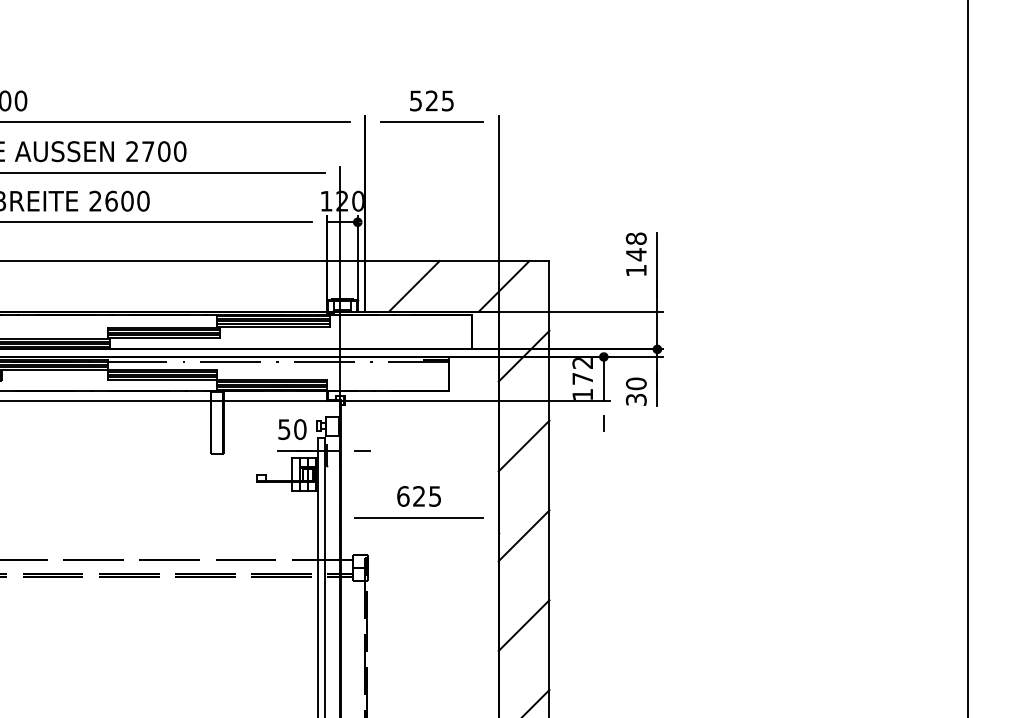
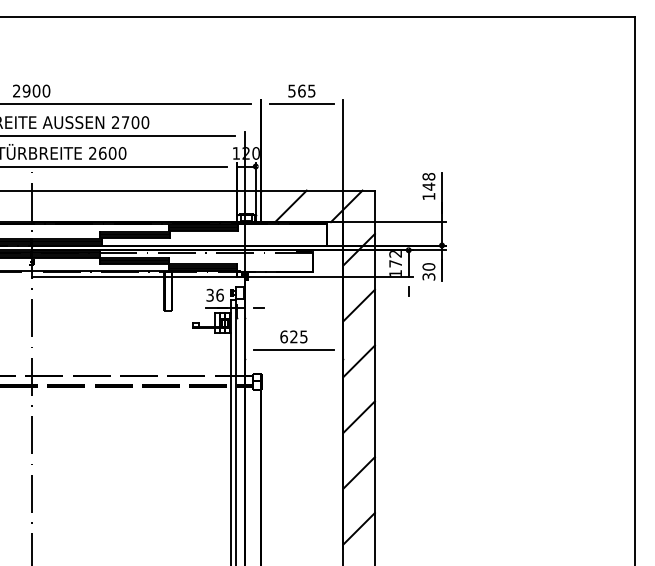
text: (431, 99) -> (301, 90), 525 -> 565
text: (291, 428) -> (214, 294), 50 -> 36

